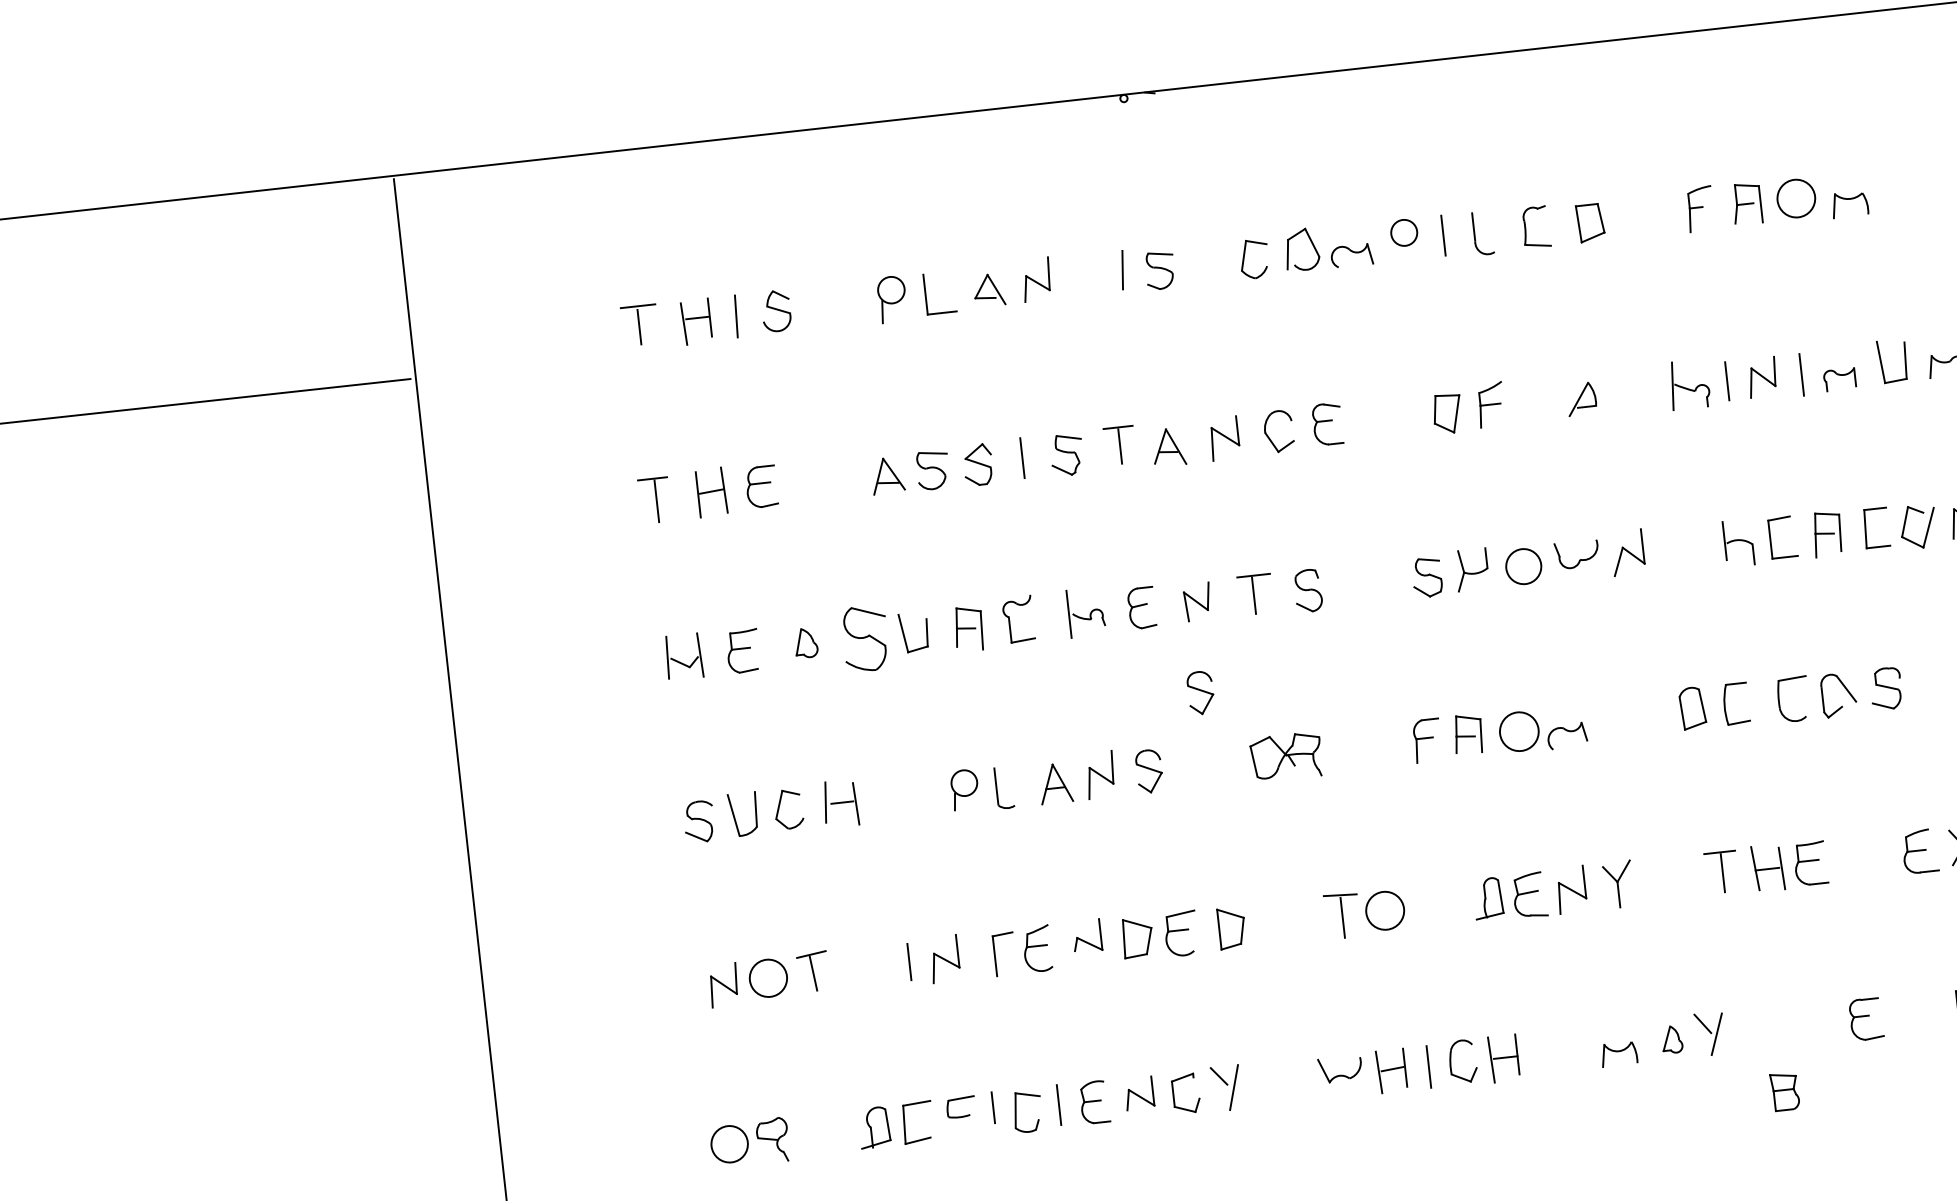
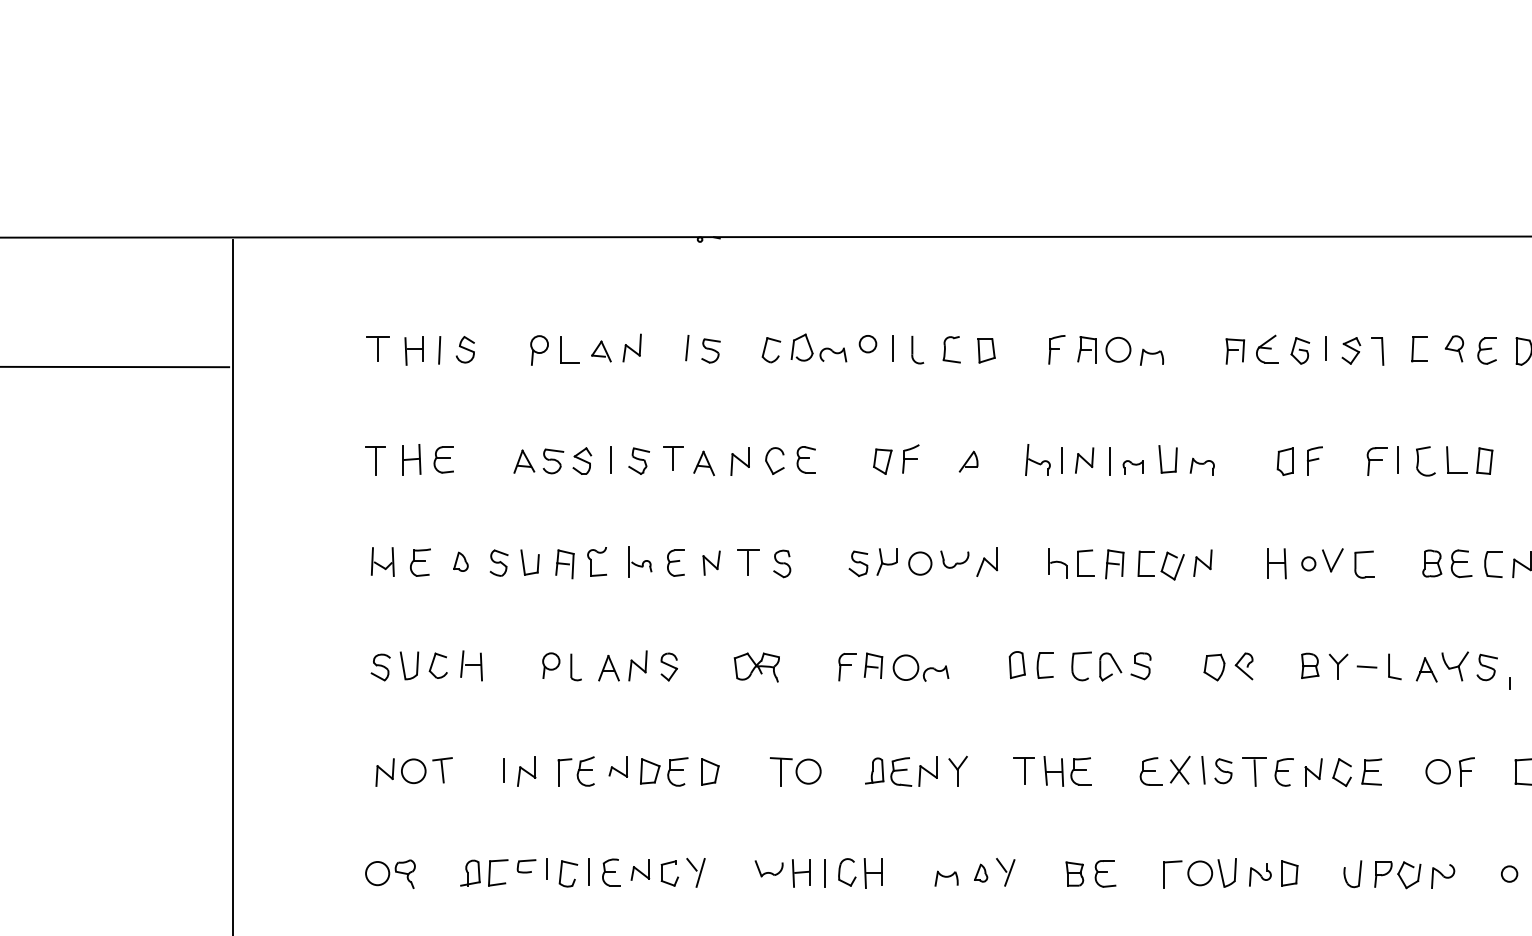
part: (864, 637) -> (498, 562), size x0.62
part: (1199, 692) -> (706, 620), removed
part: (1784, 1090) -> (1074, 873), moved

